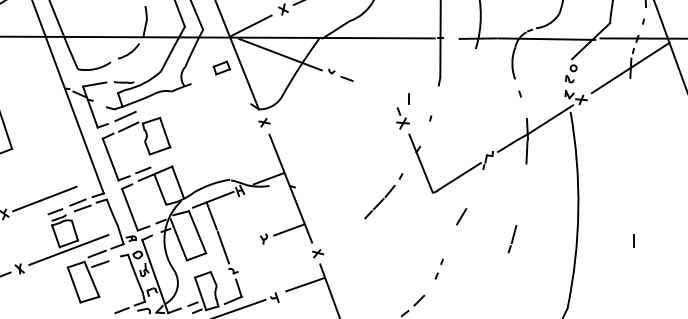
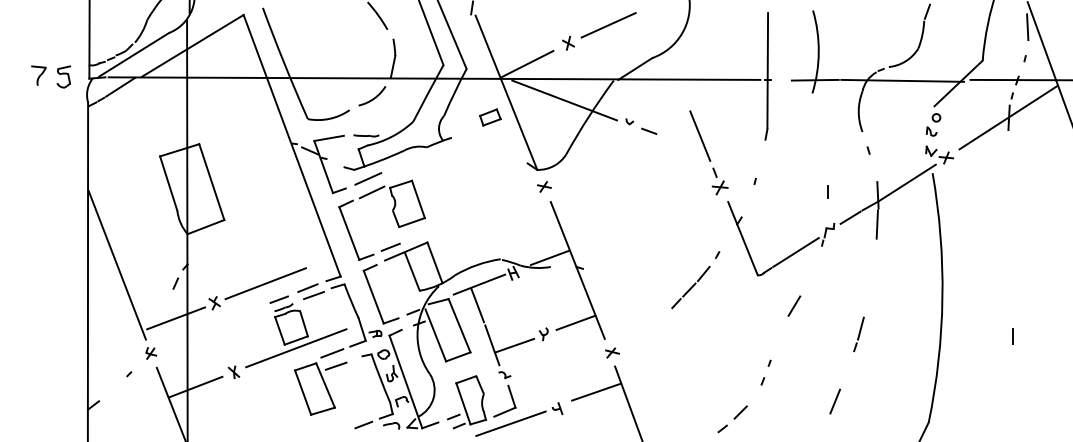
line: (387, 82) -> (700, 135), added
line: (408, 98) -> (827, 191), moved
line: (240, 247) -> (514, 345), added
line: (494, 291) -> (835, 401), added

